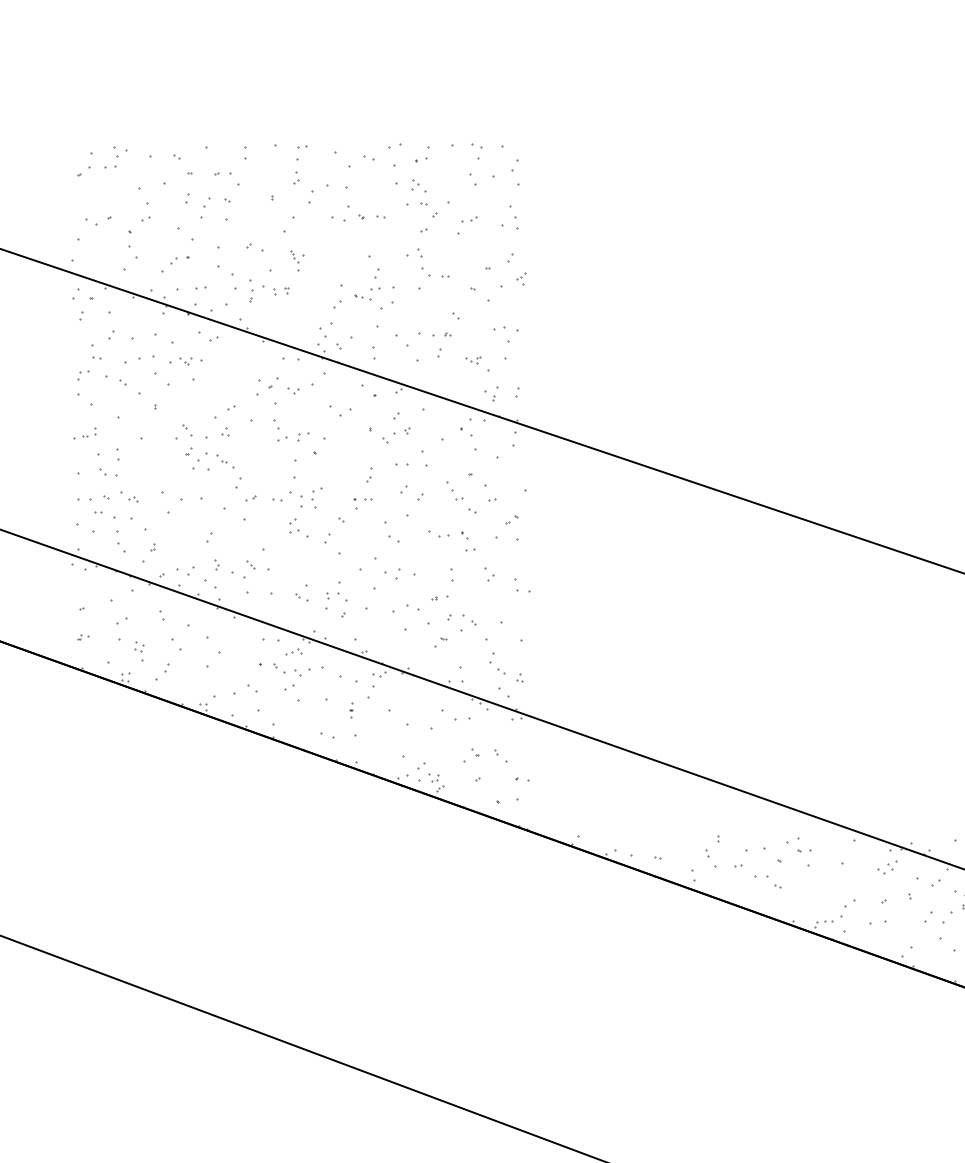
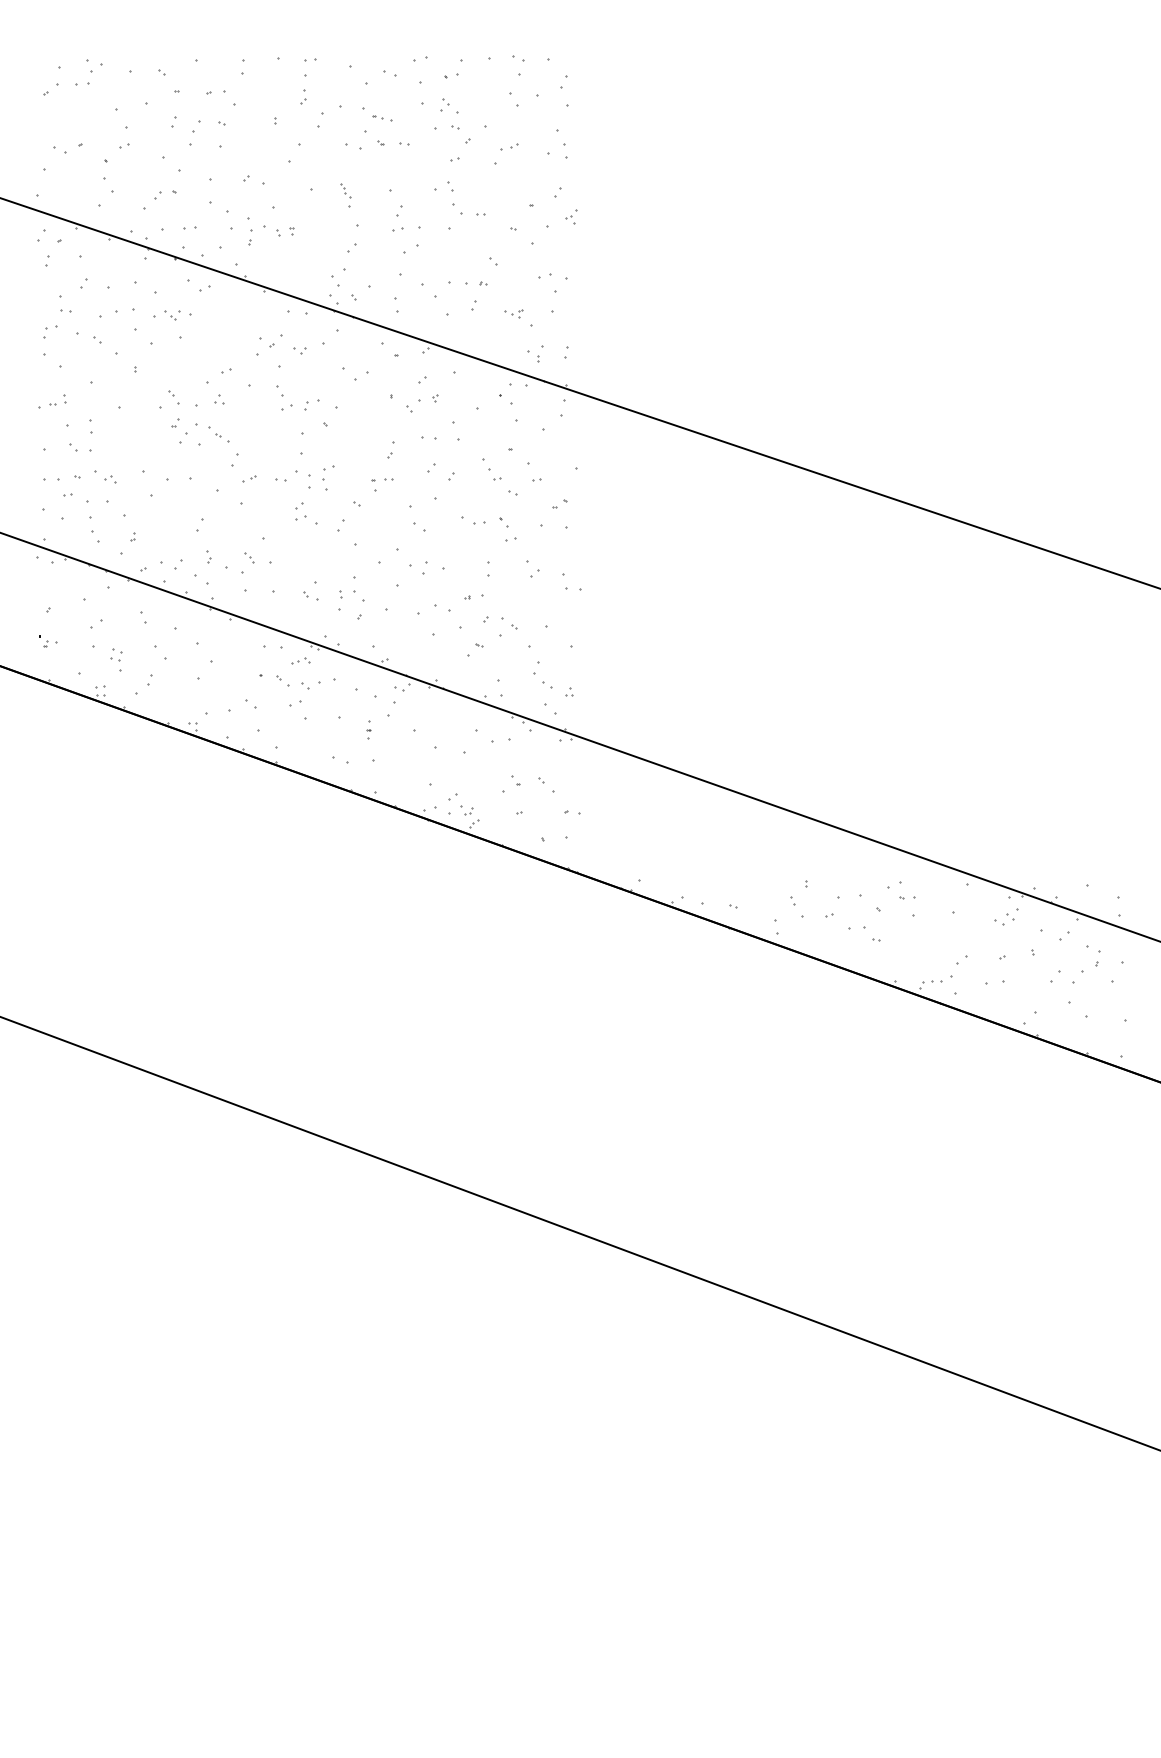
part: (294, 260) -> (345, 195), moved
part: (362, 297) -> (382, 118), moved

